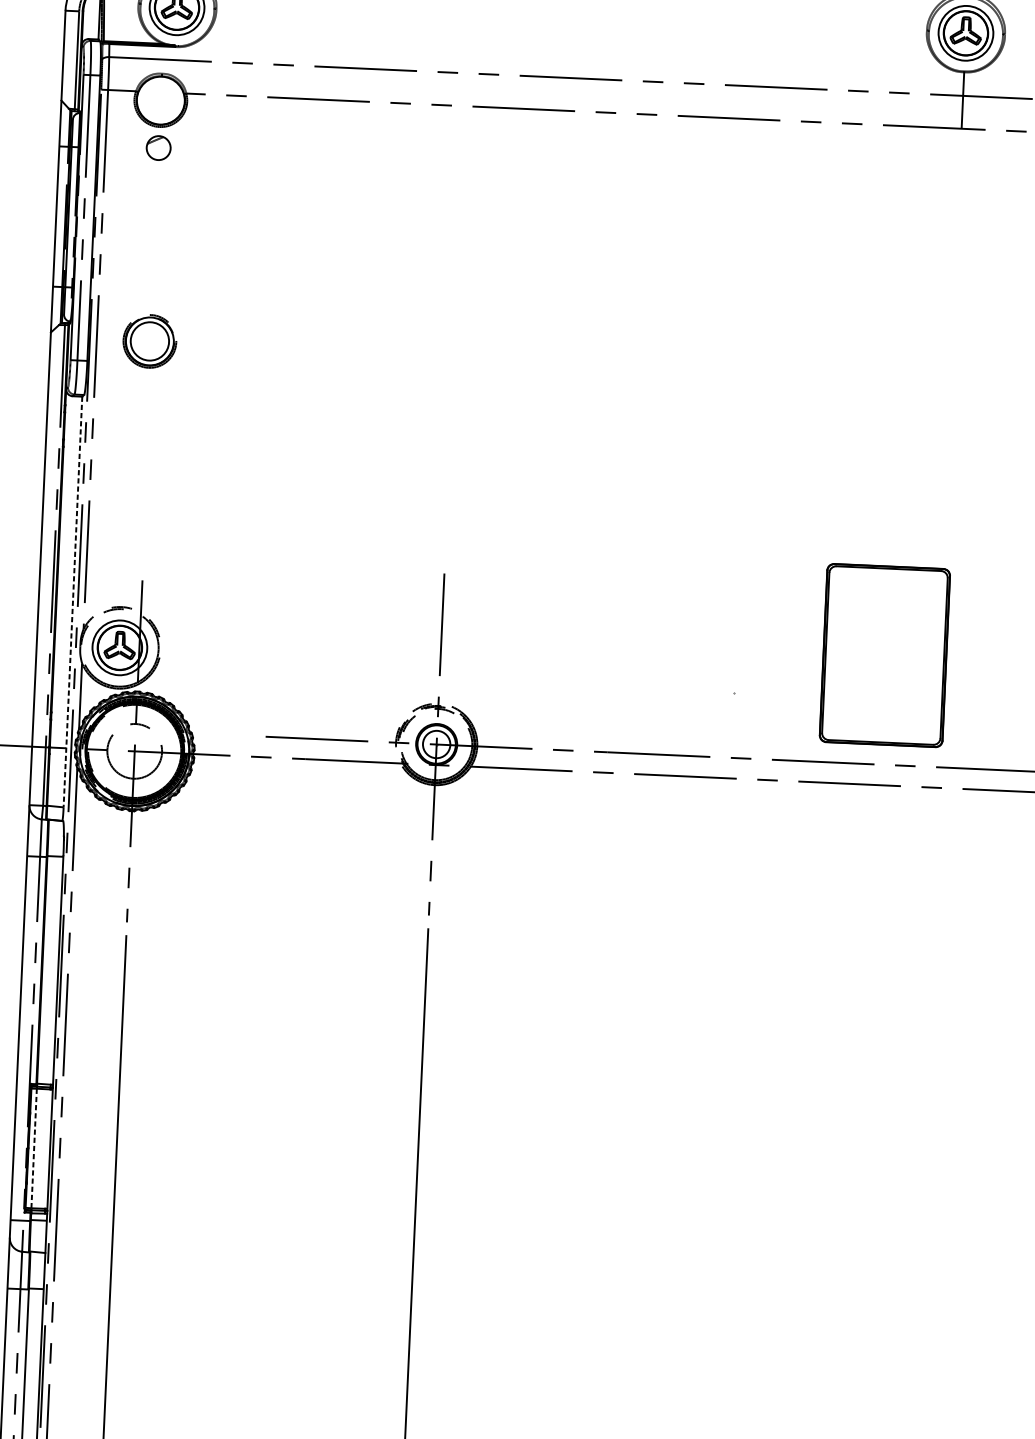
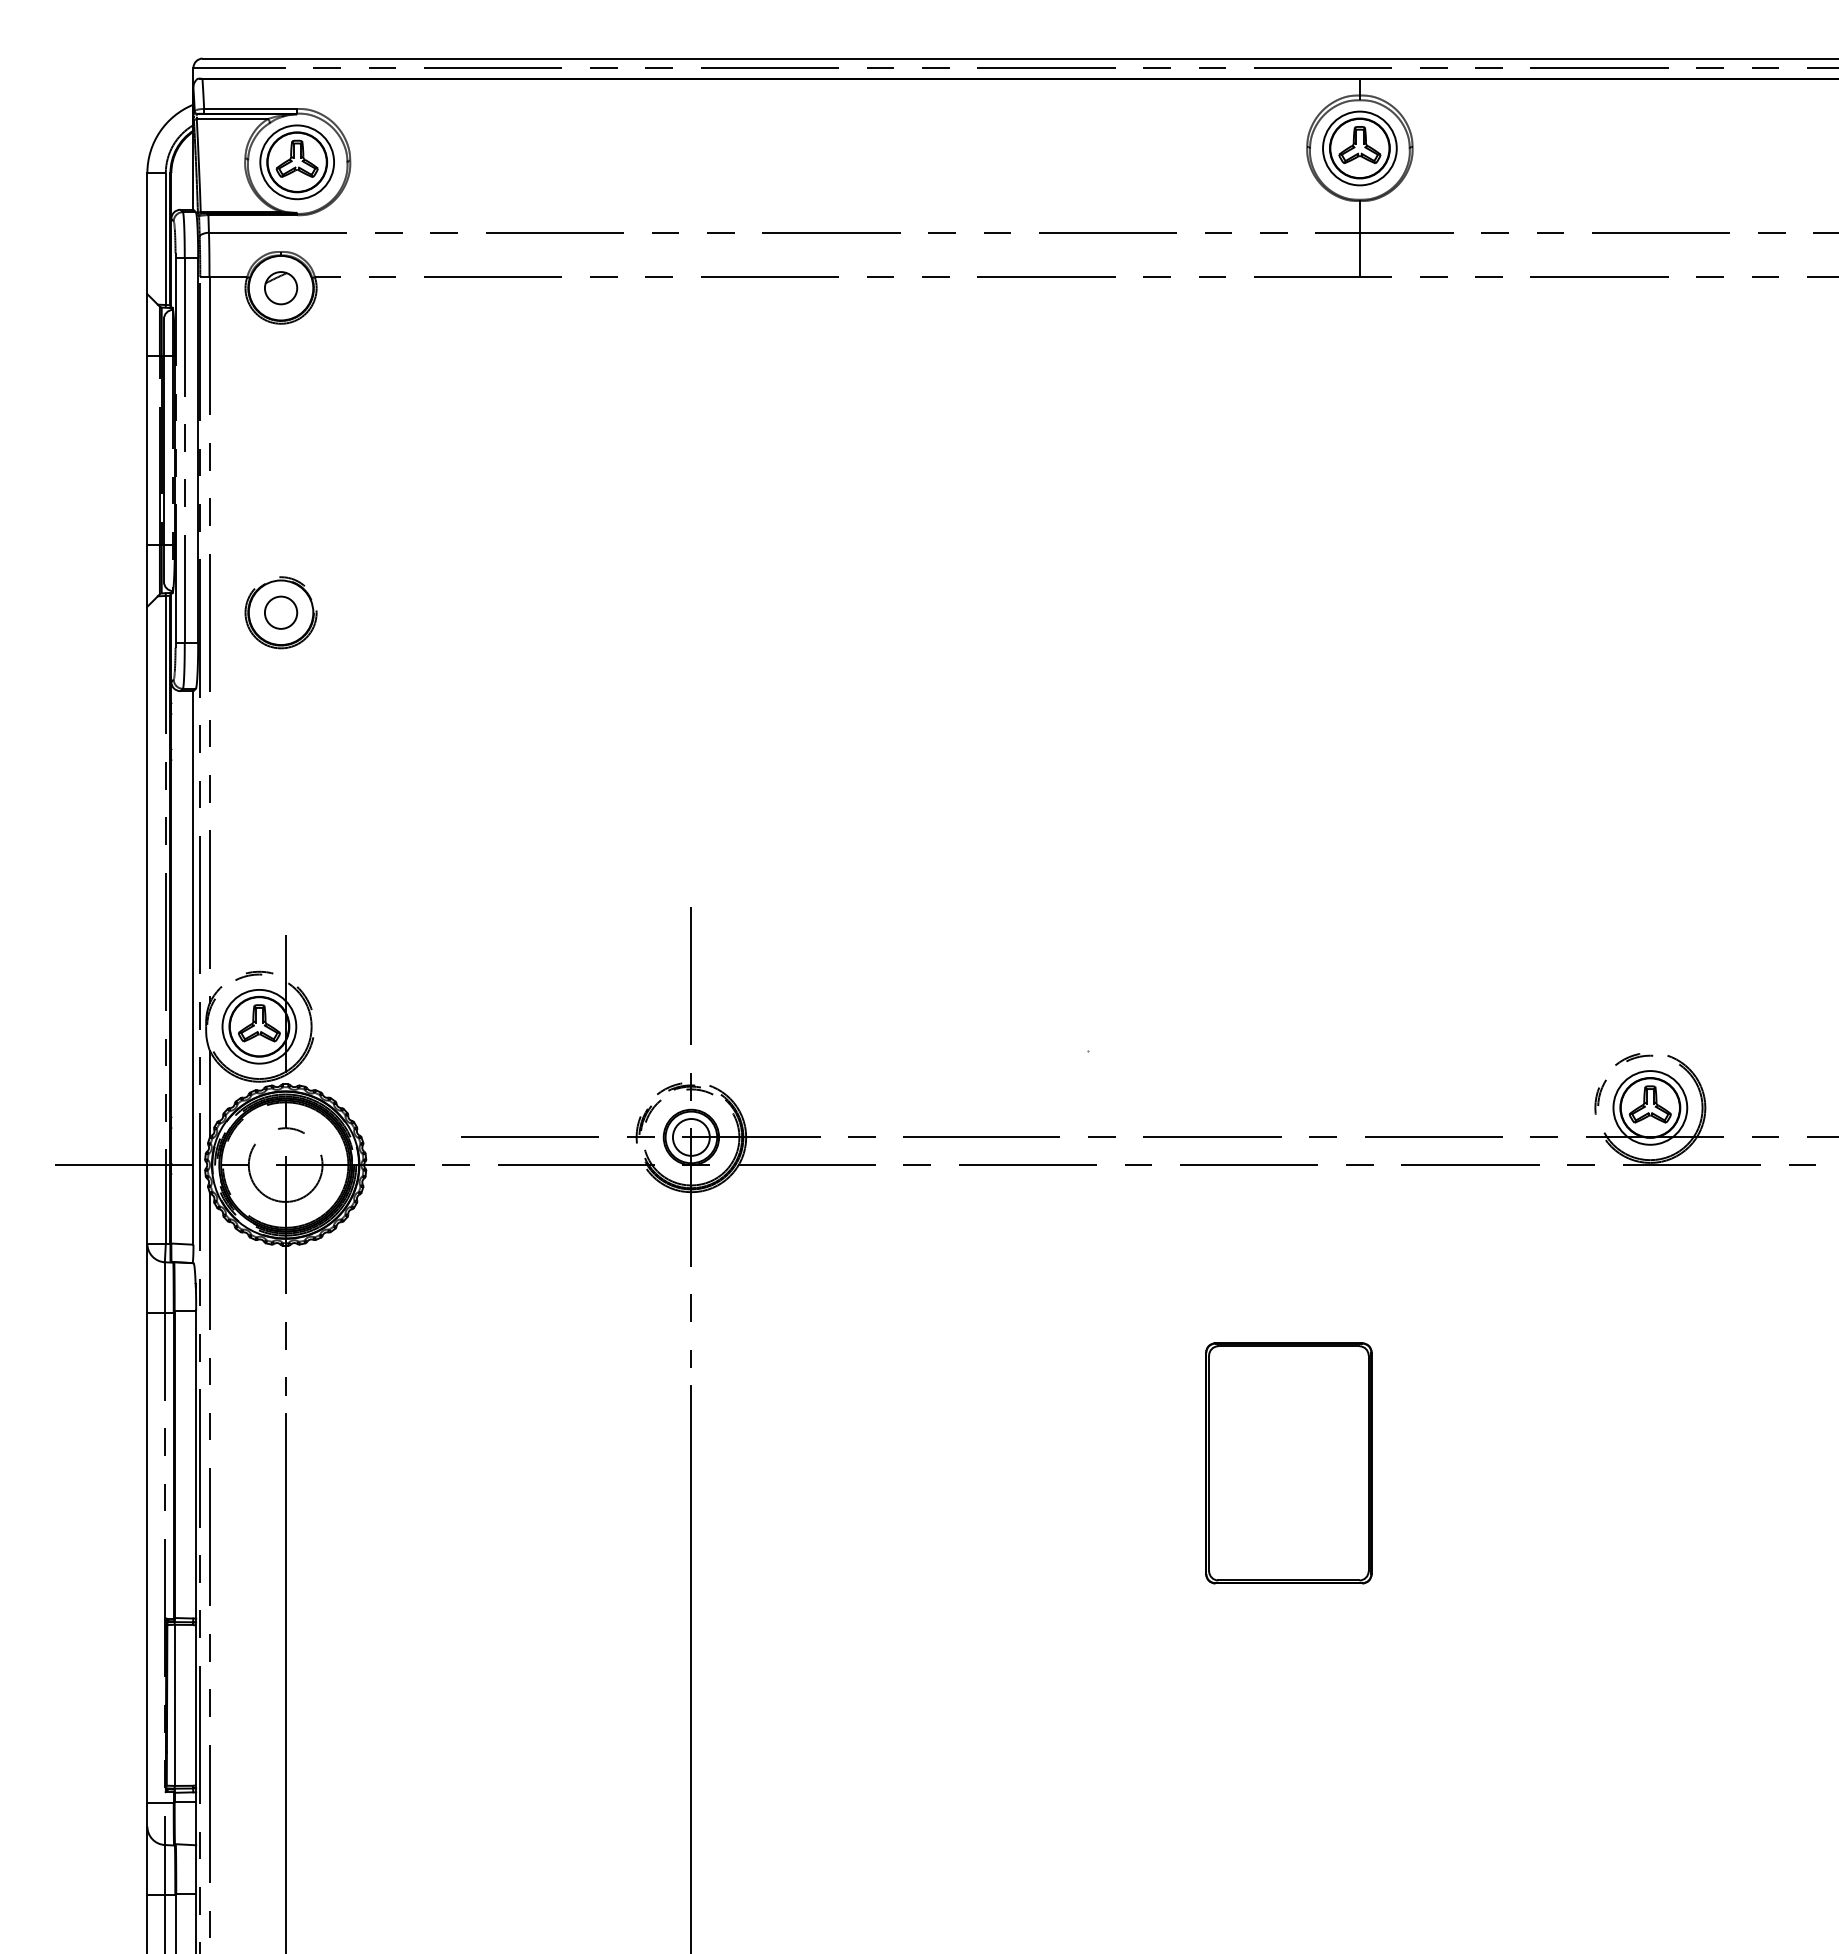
part: (158, 148) -> (281, 288), moved
circle: (149, 341) -> (280, 612), size x0.62
line: (72, 601) -> (193, 967), dashed -> solid
part: (884, 655) -> (1288, 1463), moved
line: (34, 1148) -> (174, 1705), dashed -> solid

